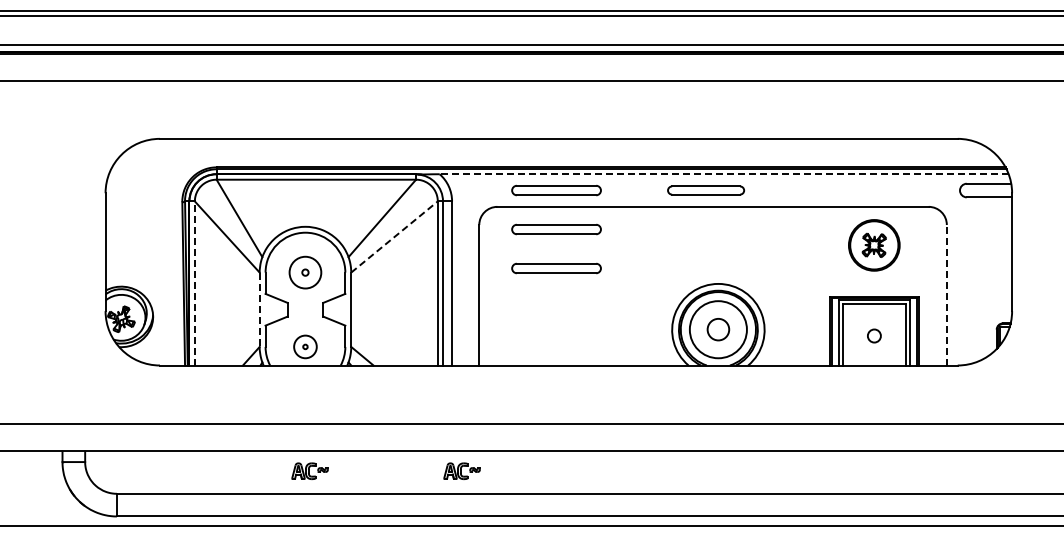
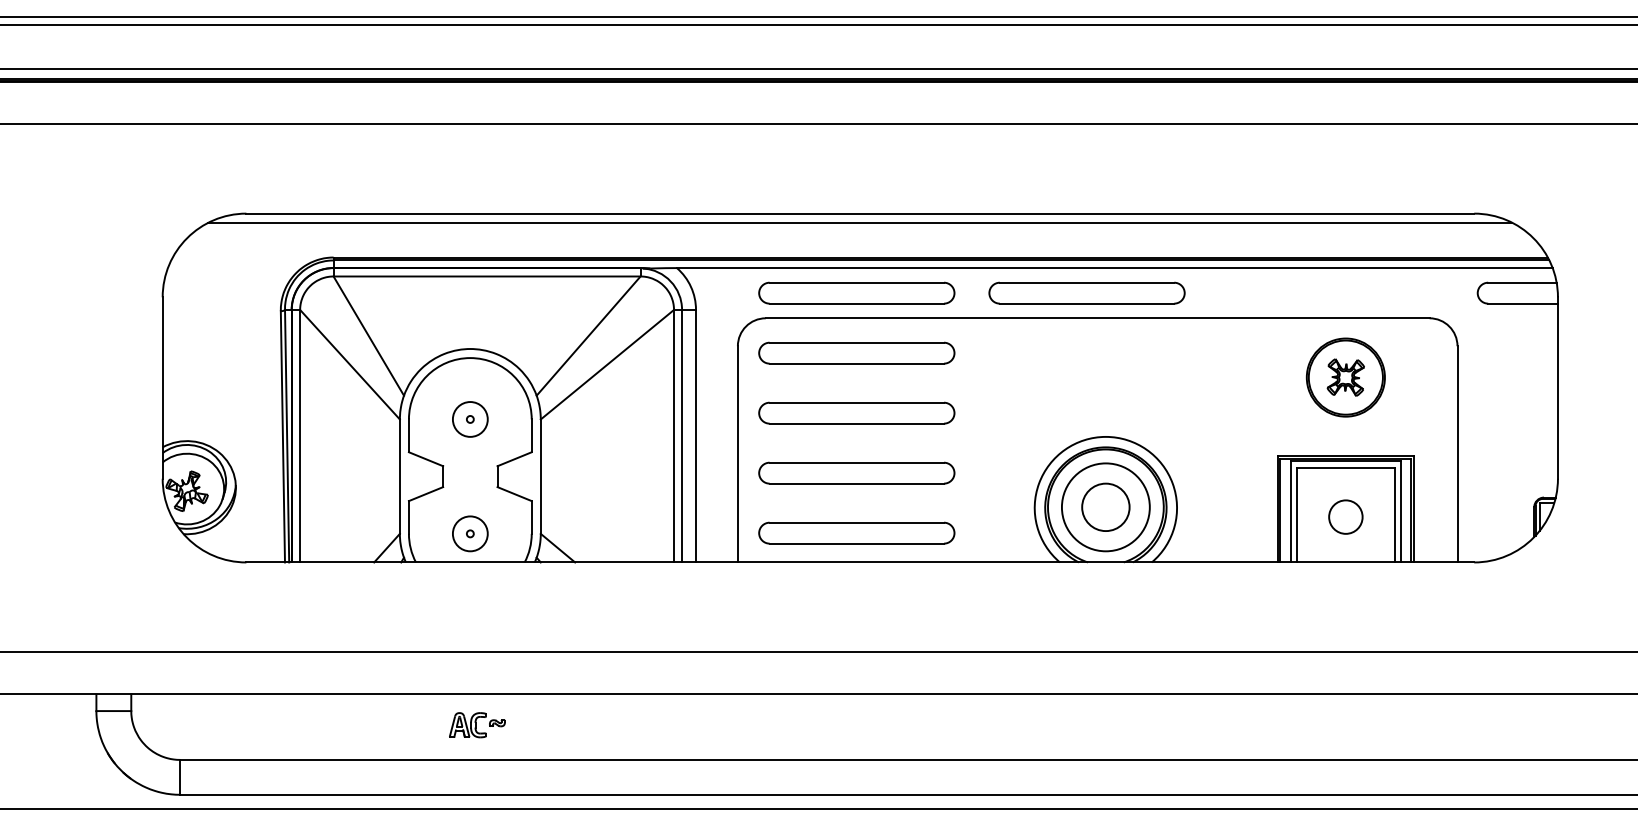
line: (558, 144) -> (859, 222), added
line: (723, 174) -> (1113, 268), dashed -> solid
part: (556, 190) -> (856, 293), size x1.43
part: (705, 190) -> (1086, 293), size x1.67
part: (556, 229) -> (856, 353), size x1.43
line: (394, 236) -> (607, 363), dashed -> solid
part: (556, 268) -> (856, 413), size x1.43
part: (305, 272) -> (470, 419), size x0.71
line: (194, 282) -> (299, 434), dashed -> solid
line: (946, 294) -> (1456, 453), dashed -> solid
part: (556, 307) -> (856, 473), added
line: (259, 310) -> (399, 477), dashed -> solid
circle: (718, 329) -> (1106, 507), size x1.43
circle: (874, 335) -> (1346, 516), size x1.67
part: (556, 346) -> (856, 533), added
part: (461, 470) -> (710, 724), removed

